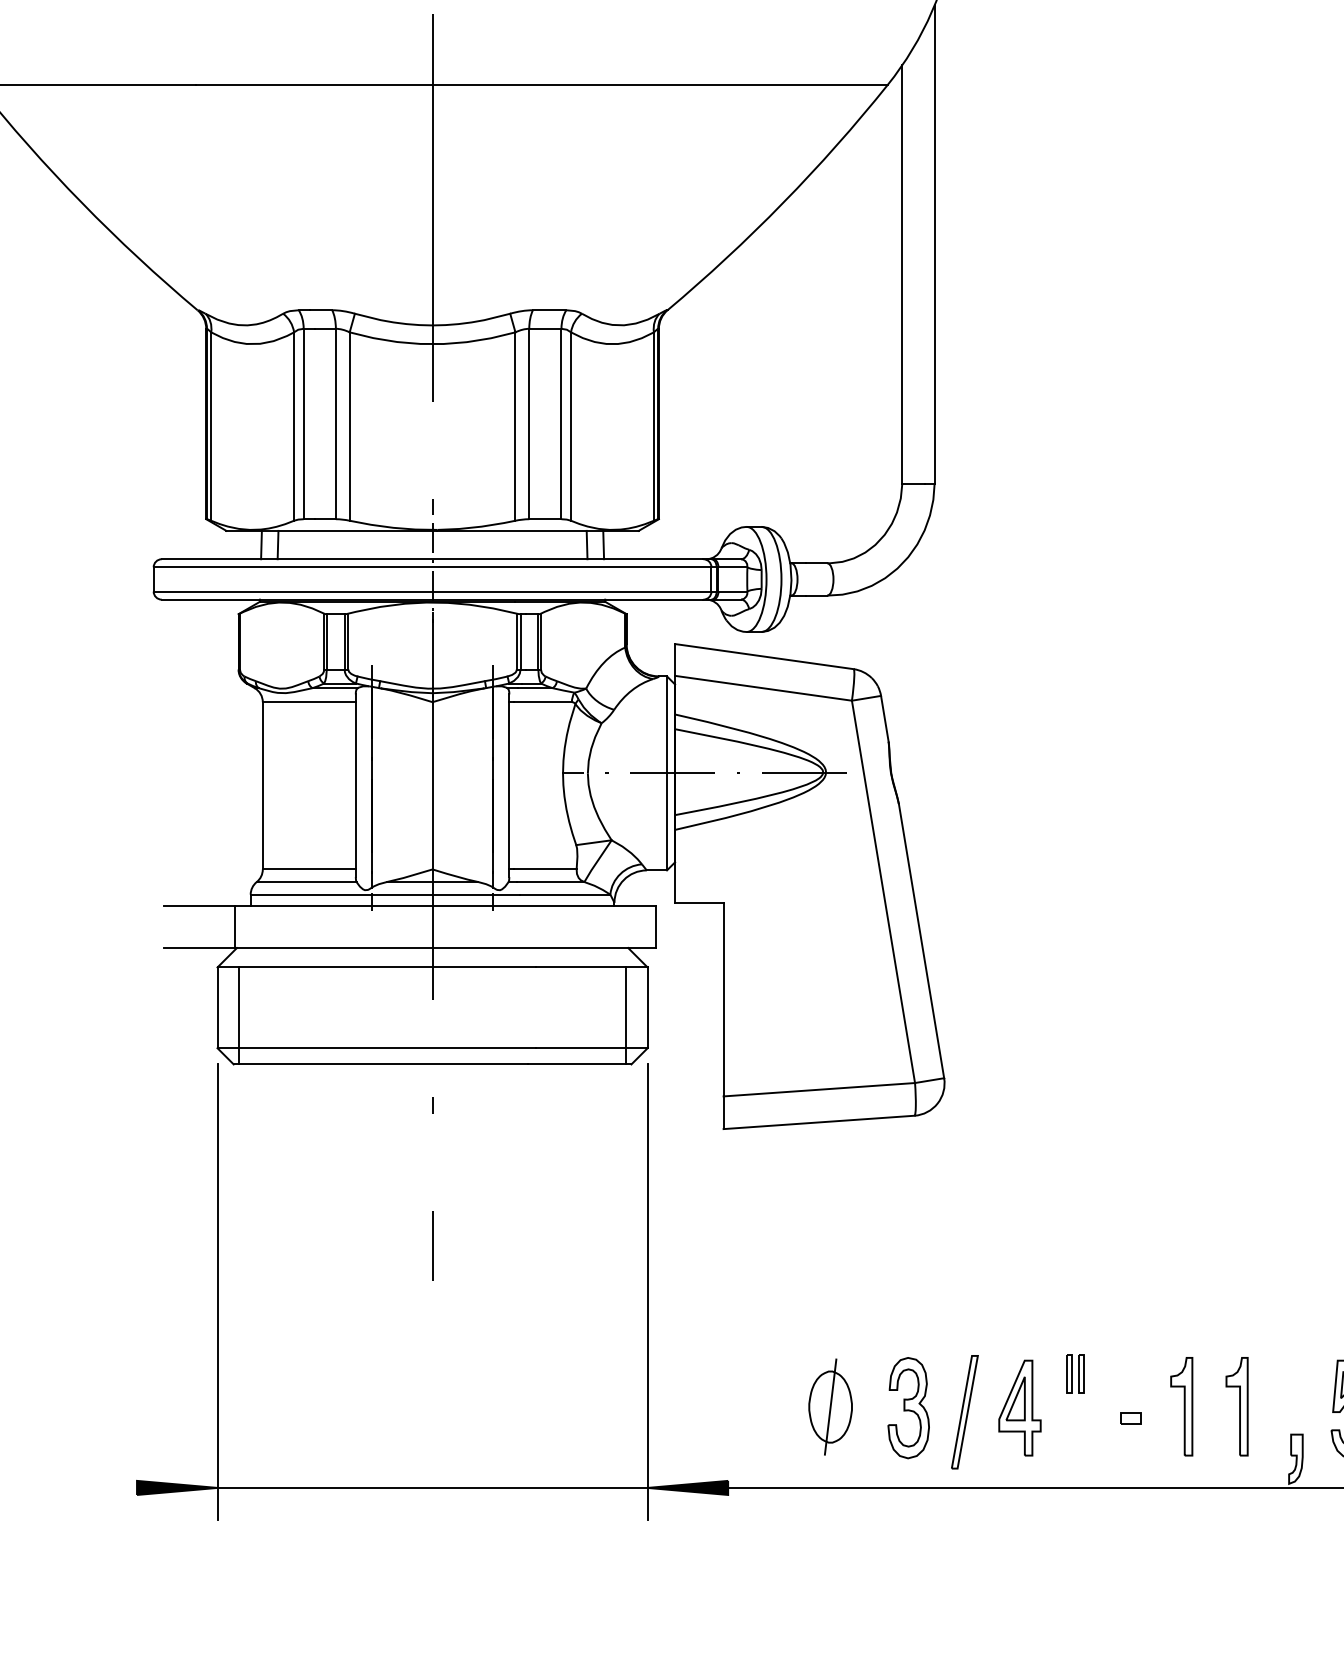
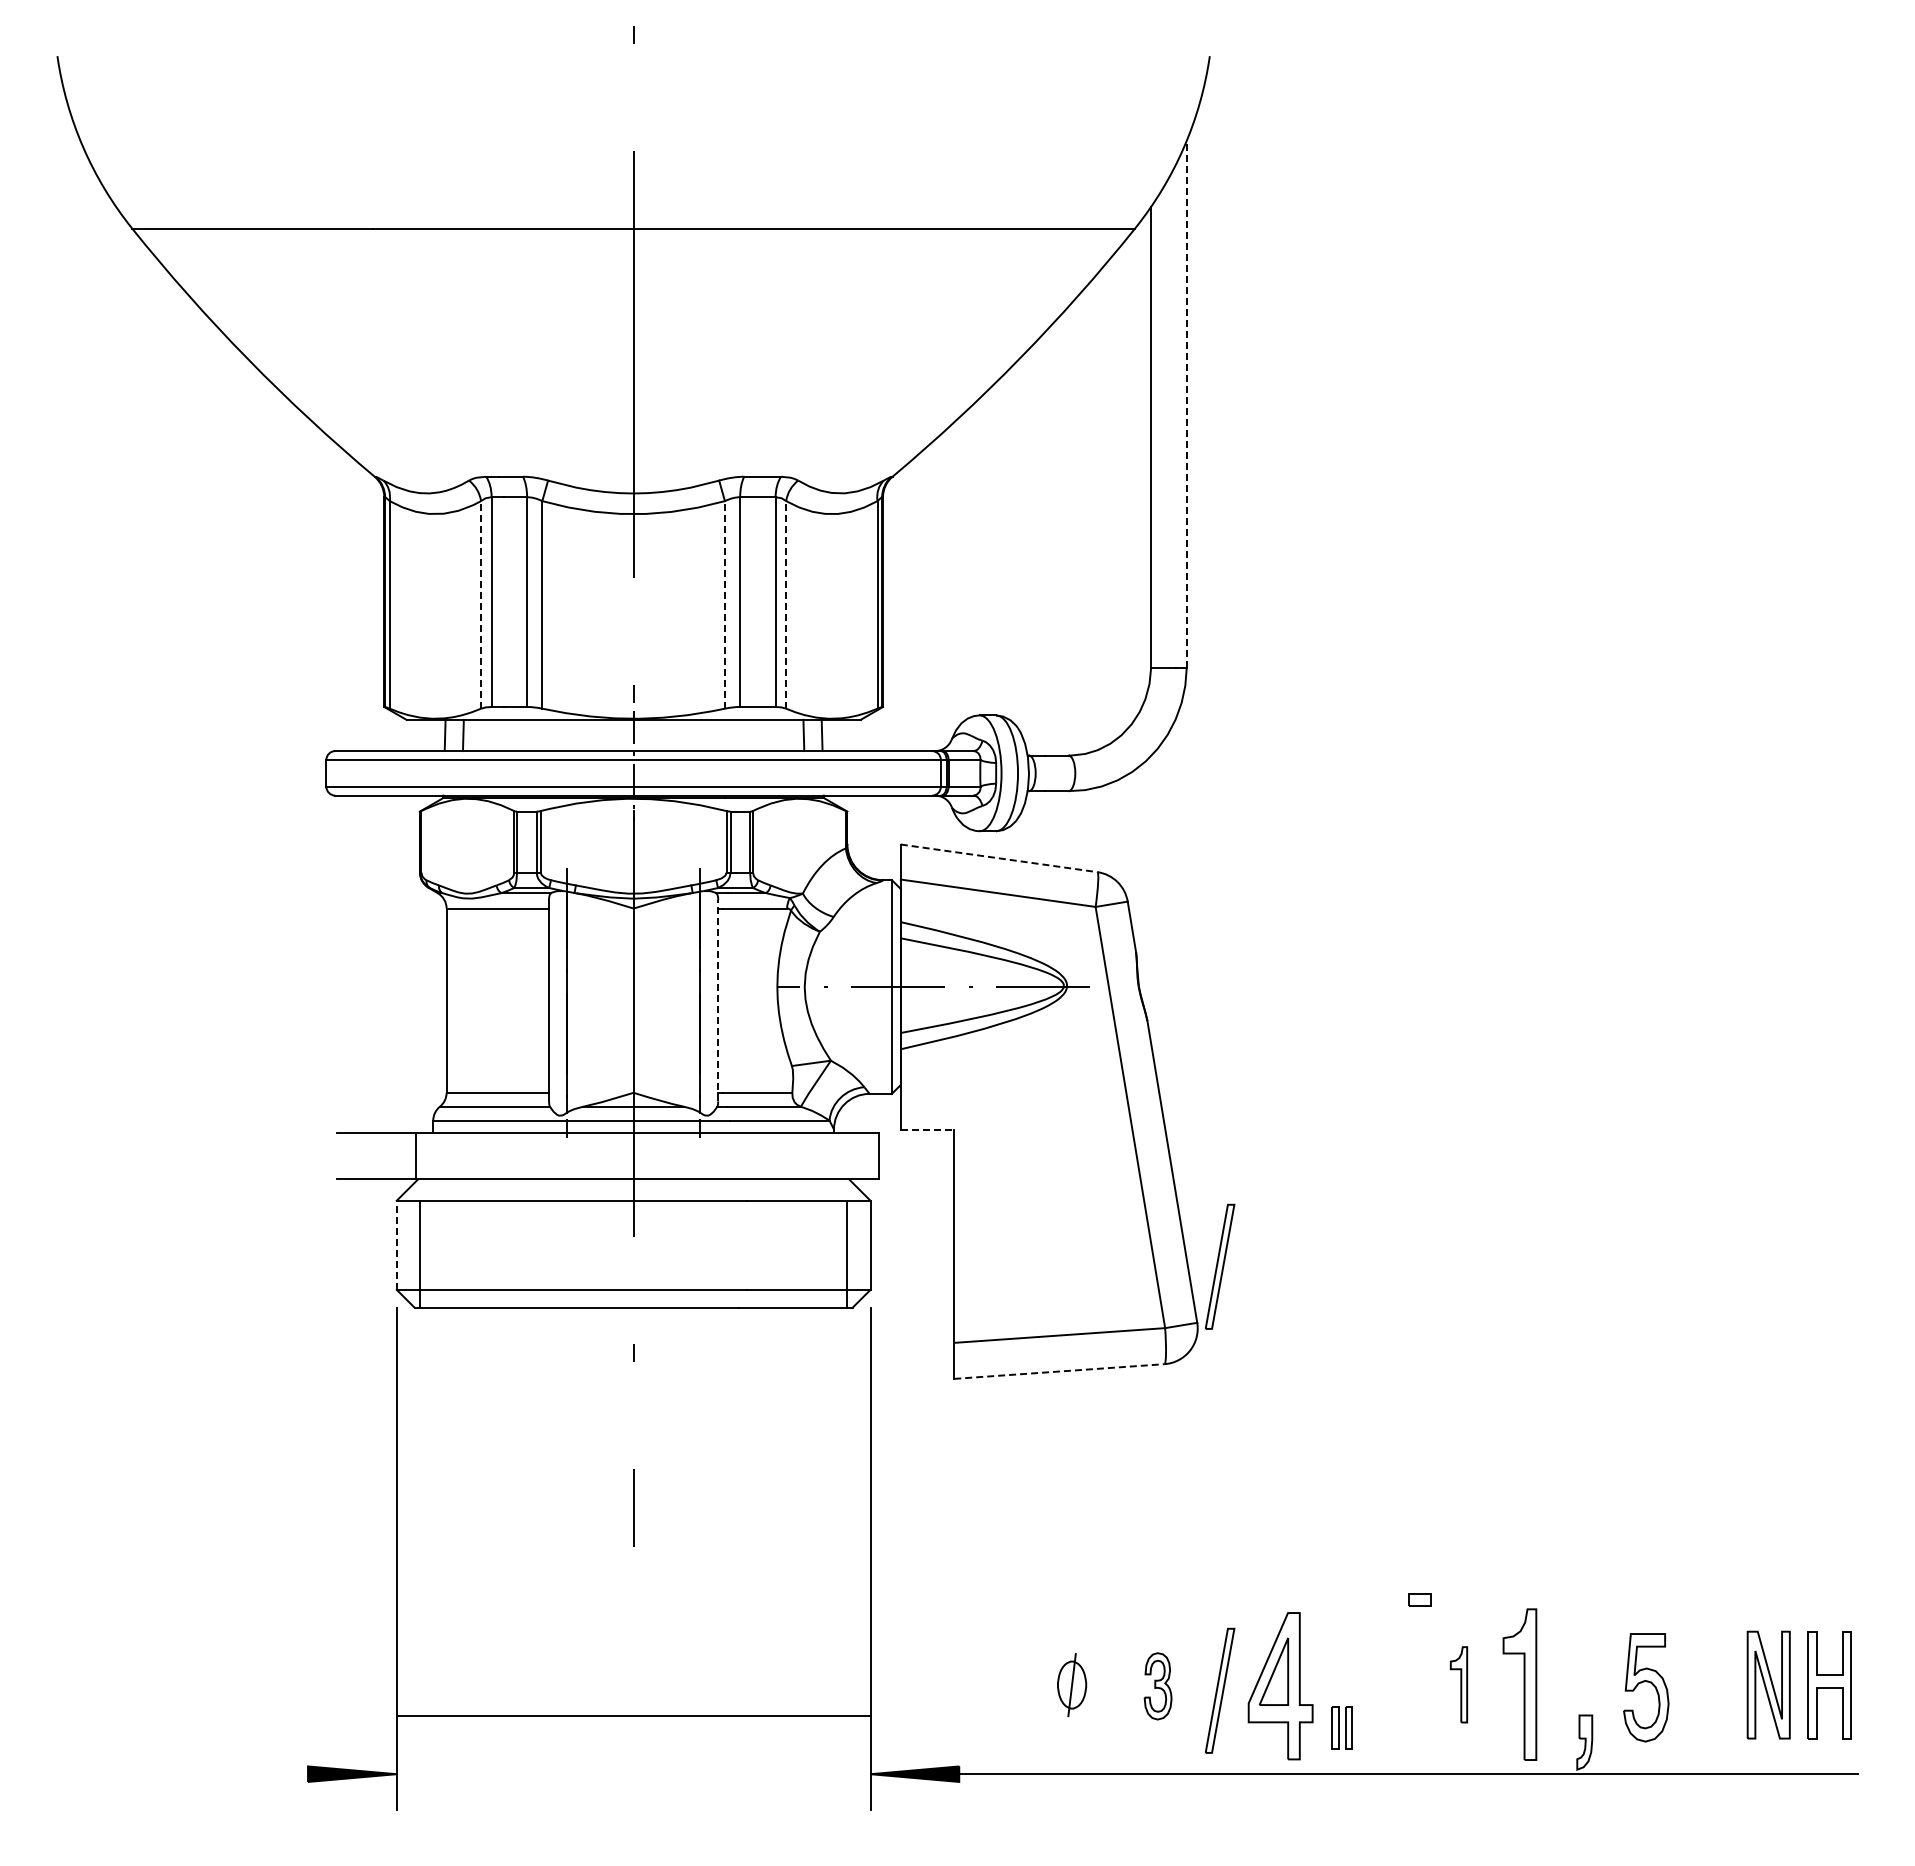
line: (934, 244) -> (1186, 404), solid -> dashed
line: (294, 426) -> (481, 604), solid -> dashed
line: (515, 426) -> (724, 604), solid -> dashed
line: (571, 426) -> (786, 604), solid -> dashed
line: (764, 656) -> (999, 858), solid -> dashed
line: (509, 785) -> (718, 1000), solid -> dashed
line: (699, 902) -> (927, 1129), solid -> dashed
line: (217, 1008) -> (396, 1245), solid -> dashed
part: (964, 1027) -> (1219, 1266), added
line: (819, 1122) -> (1059, 1371), solid -> dashed
part: (1075, 1373) -> (1341, 1727), moved
part: (830, 1406) -> (1071, 1684), size x0.6
part: (1181, 1406) -> (1458, 1684), size x0.7
part: (1236, 1406) -> (1519, 1684), size x1.4
part: (908, 1408) -> (1157, 1686), size x0.6
part: (1019, 1408) -> (1280, 1686), size x1.4
part: (1130, 1417) -> (1419, 1599), moved
line: (432, 1488) -> (633, 1716), moved

